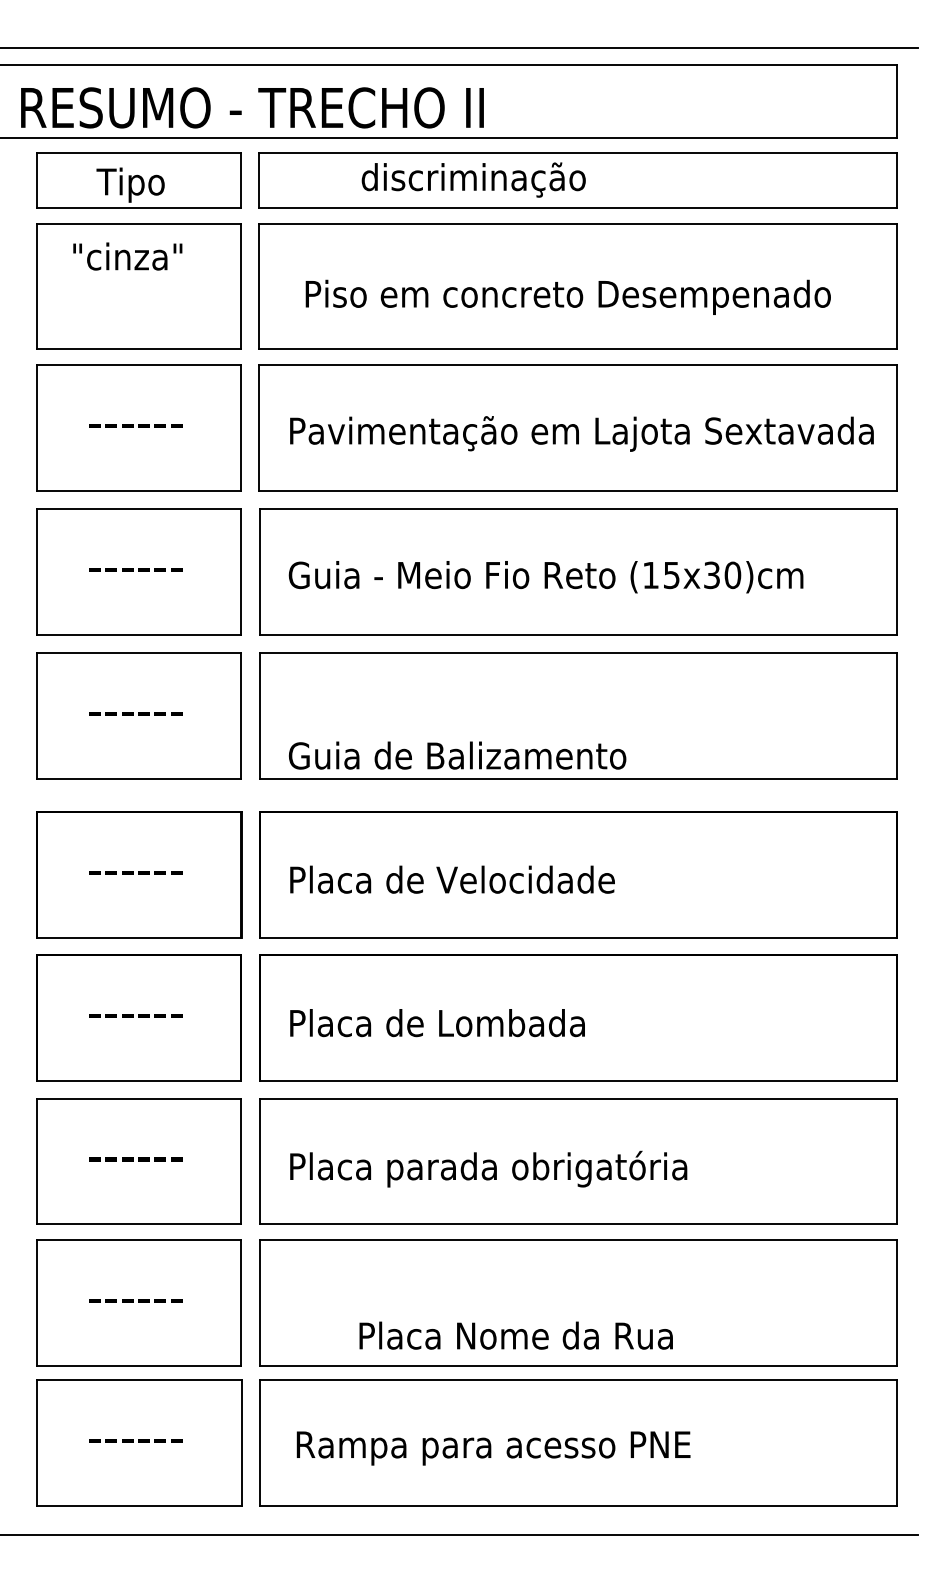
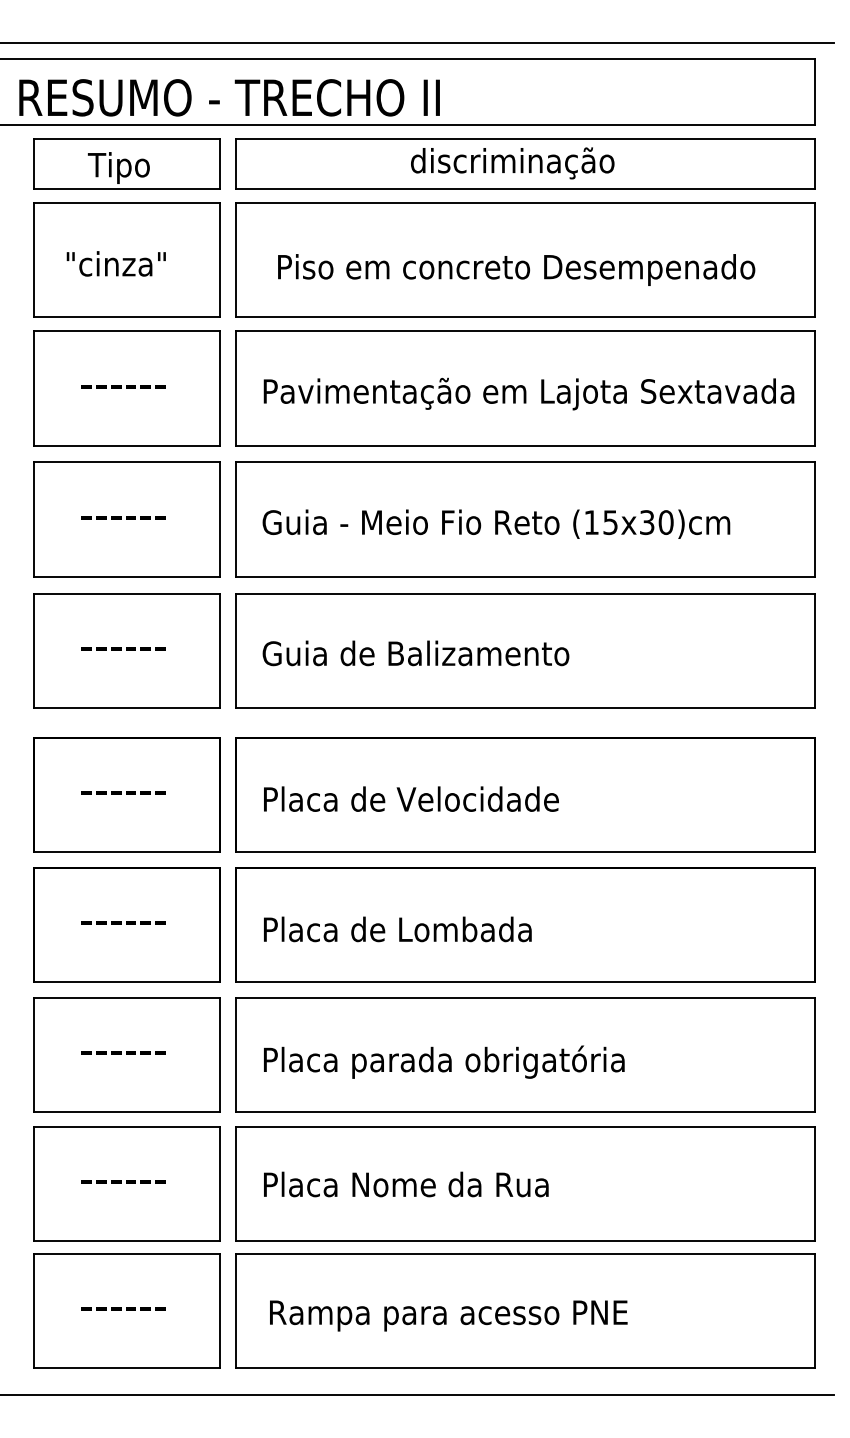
text: (473, 180) -> (512, 163), moved
text: (126, 256) -> (115, 263), moved
text: (457, 755) -> (415, 653), moved
text: (516, 1335) -> (406, 1184), moved

